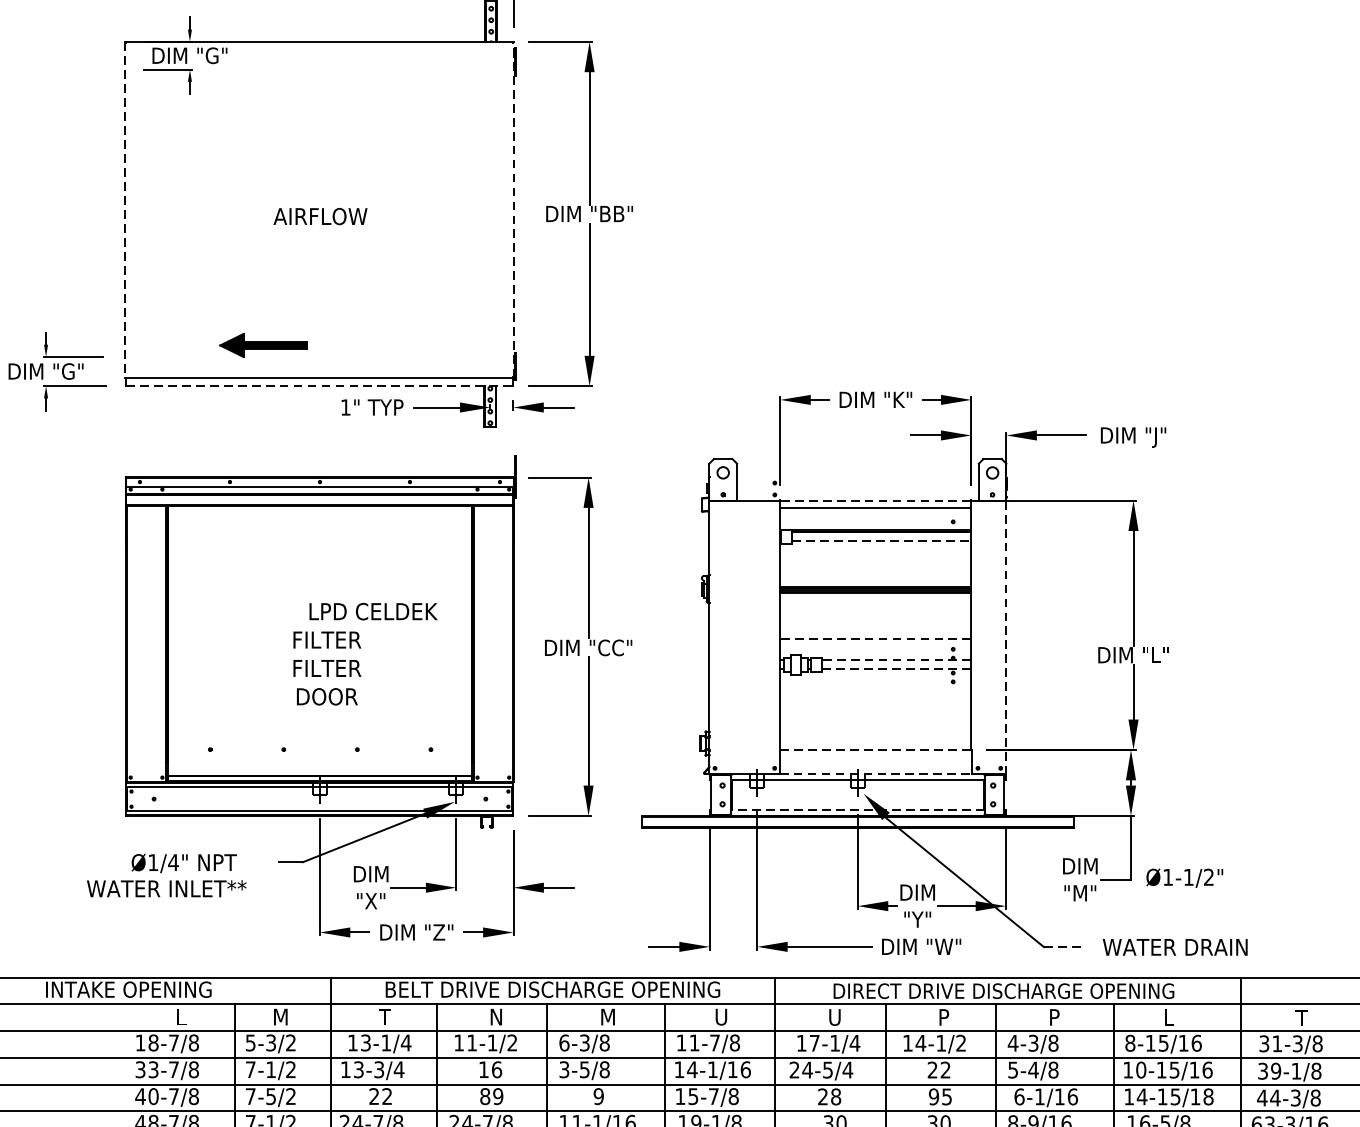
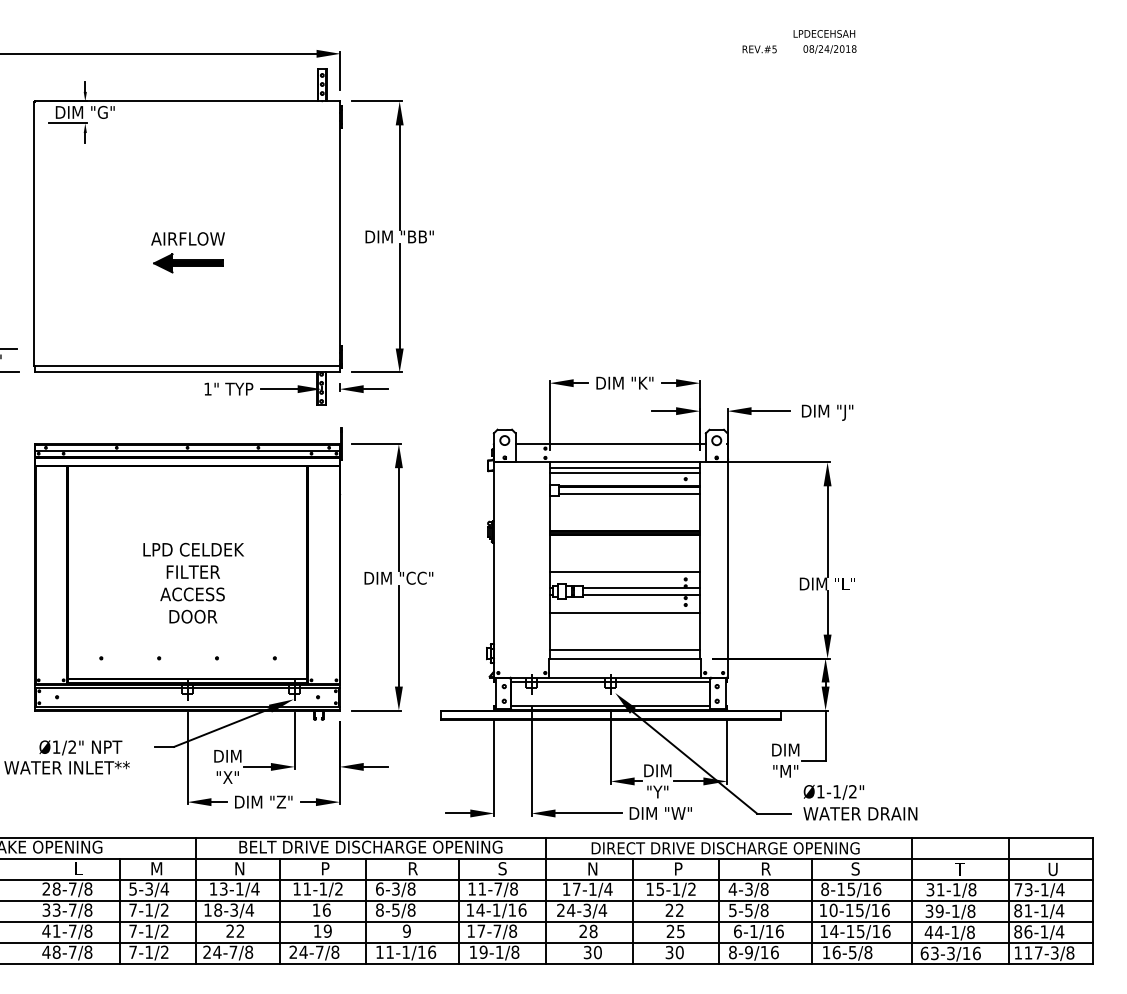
line: (125, 209) -> (34, 233), dashed -> solid
line: (514, 209) -> (340, 233), dashed -> solid
part: (263, 345) -> (188, 263), moved
line: (319, 386) -> (187, 372), dashed -> solid
line: (857, 477) -> (610, 444), added
line: (875, 500) -> (624, 462), dashed -> solid
line: (875, 514) -> (624, 473), added
line: (882, 541) -> (630, 494), dashed -> solid
text: (373, 611) -> (193, 549), moved
line: (1006, 636) -> (727, 569), dashed -> solid
line: (875, 639) -> (624, 571), dashed -> solid
line: (896, 659) -> (641, 587), dashed -> solid
text: (326, 668) -> (192, 594), FILTER -> ACCESS
line: (896, 669) -> (641, 595), dashed -> solid
line: (875, 691) -> (624, 612), added
line: (875, 738) -> (624, 649), added
line: (876, 749) -> (625, 658), dashed -> solid
line: (875, 774) -> (624, 677), dashed -> solid
line: (857, 809) -> (610, 705), dashed -> solid
text: (173, 861) -> (72, 746), Ø1/4" -> Ø1/2"
text: (1184, 878) -> (833, 792), moved
line: (1064, 946) -> (773, 813), dashed -> solid
text: (385, 1016) -> (239, 868), T -> N
text: (496, 1016) -> (326, 868), N -> P
text: (608, 1016) -> (414, 868), M -> R
text: (720, 1016) -> (502, 868), U -> S
text: (834, 1016) -> (592, 868), U -> N
text: (1169, 1016) -> (855, 868), L -> S
text: (1055, 1020) -> (766, 871), P -> R
text: (140, 1042) -> (46, 888), 18-7/8 -> 28-7/8
text: (290, 1042) -> (164, 888), 5-3/2 -> 5-3/4
text: (921, 1043) -> (660, 889), 14-1/2 -> 15-1/2
text: (1297, 1043) -> (956, 889), 31-3/8 -> 31-1/8
text: (359, 1068) -> (218, 909), 13-3/4 -> 18-3/4
text: (563, 1068) -> (379, 909), 3-5/8 -> 8-5/8
text: (828, 1068) -> (587, 909), 24-5/4 -> 24-3/4
text: (1032, 1070) -> (748, 910), 5-4/8 -> 5-5/8
text: (153, 1095) -> (56, 930), 40-7/8 -> 41-7/8
text: (270, 1095) -> (148, 930), 7-5/2 -> 7-1/2
text: (485, 1095) -> (317, 930), 89 -> 19
text: (693, 1095) -> (481, 930), 15-7/8 -> 17-7/8
text: (1208, 1095) -> (886, 930), 14-15/18 -> 14-15/16
text: (933, 1096) -> (670, 931), 95 -> 25
text: (1296, 1098) -> (955, 932), 44-3/8 -> 44-1/8

